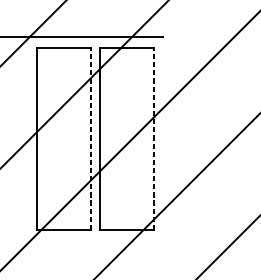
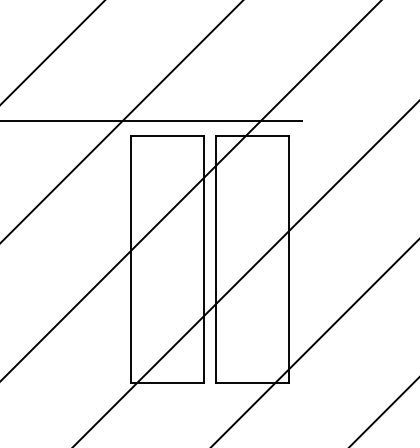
line: (90, 138) -> (204, 258), dashed -> solid
line: (153, 138) -> (289, 258), dashed -> solid

